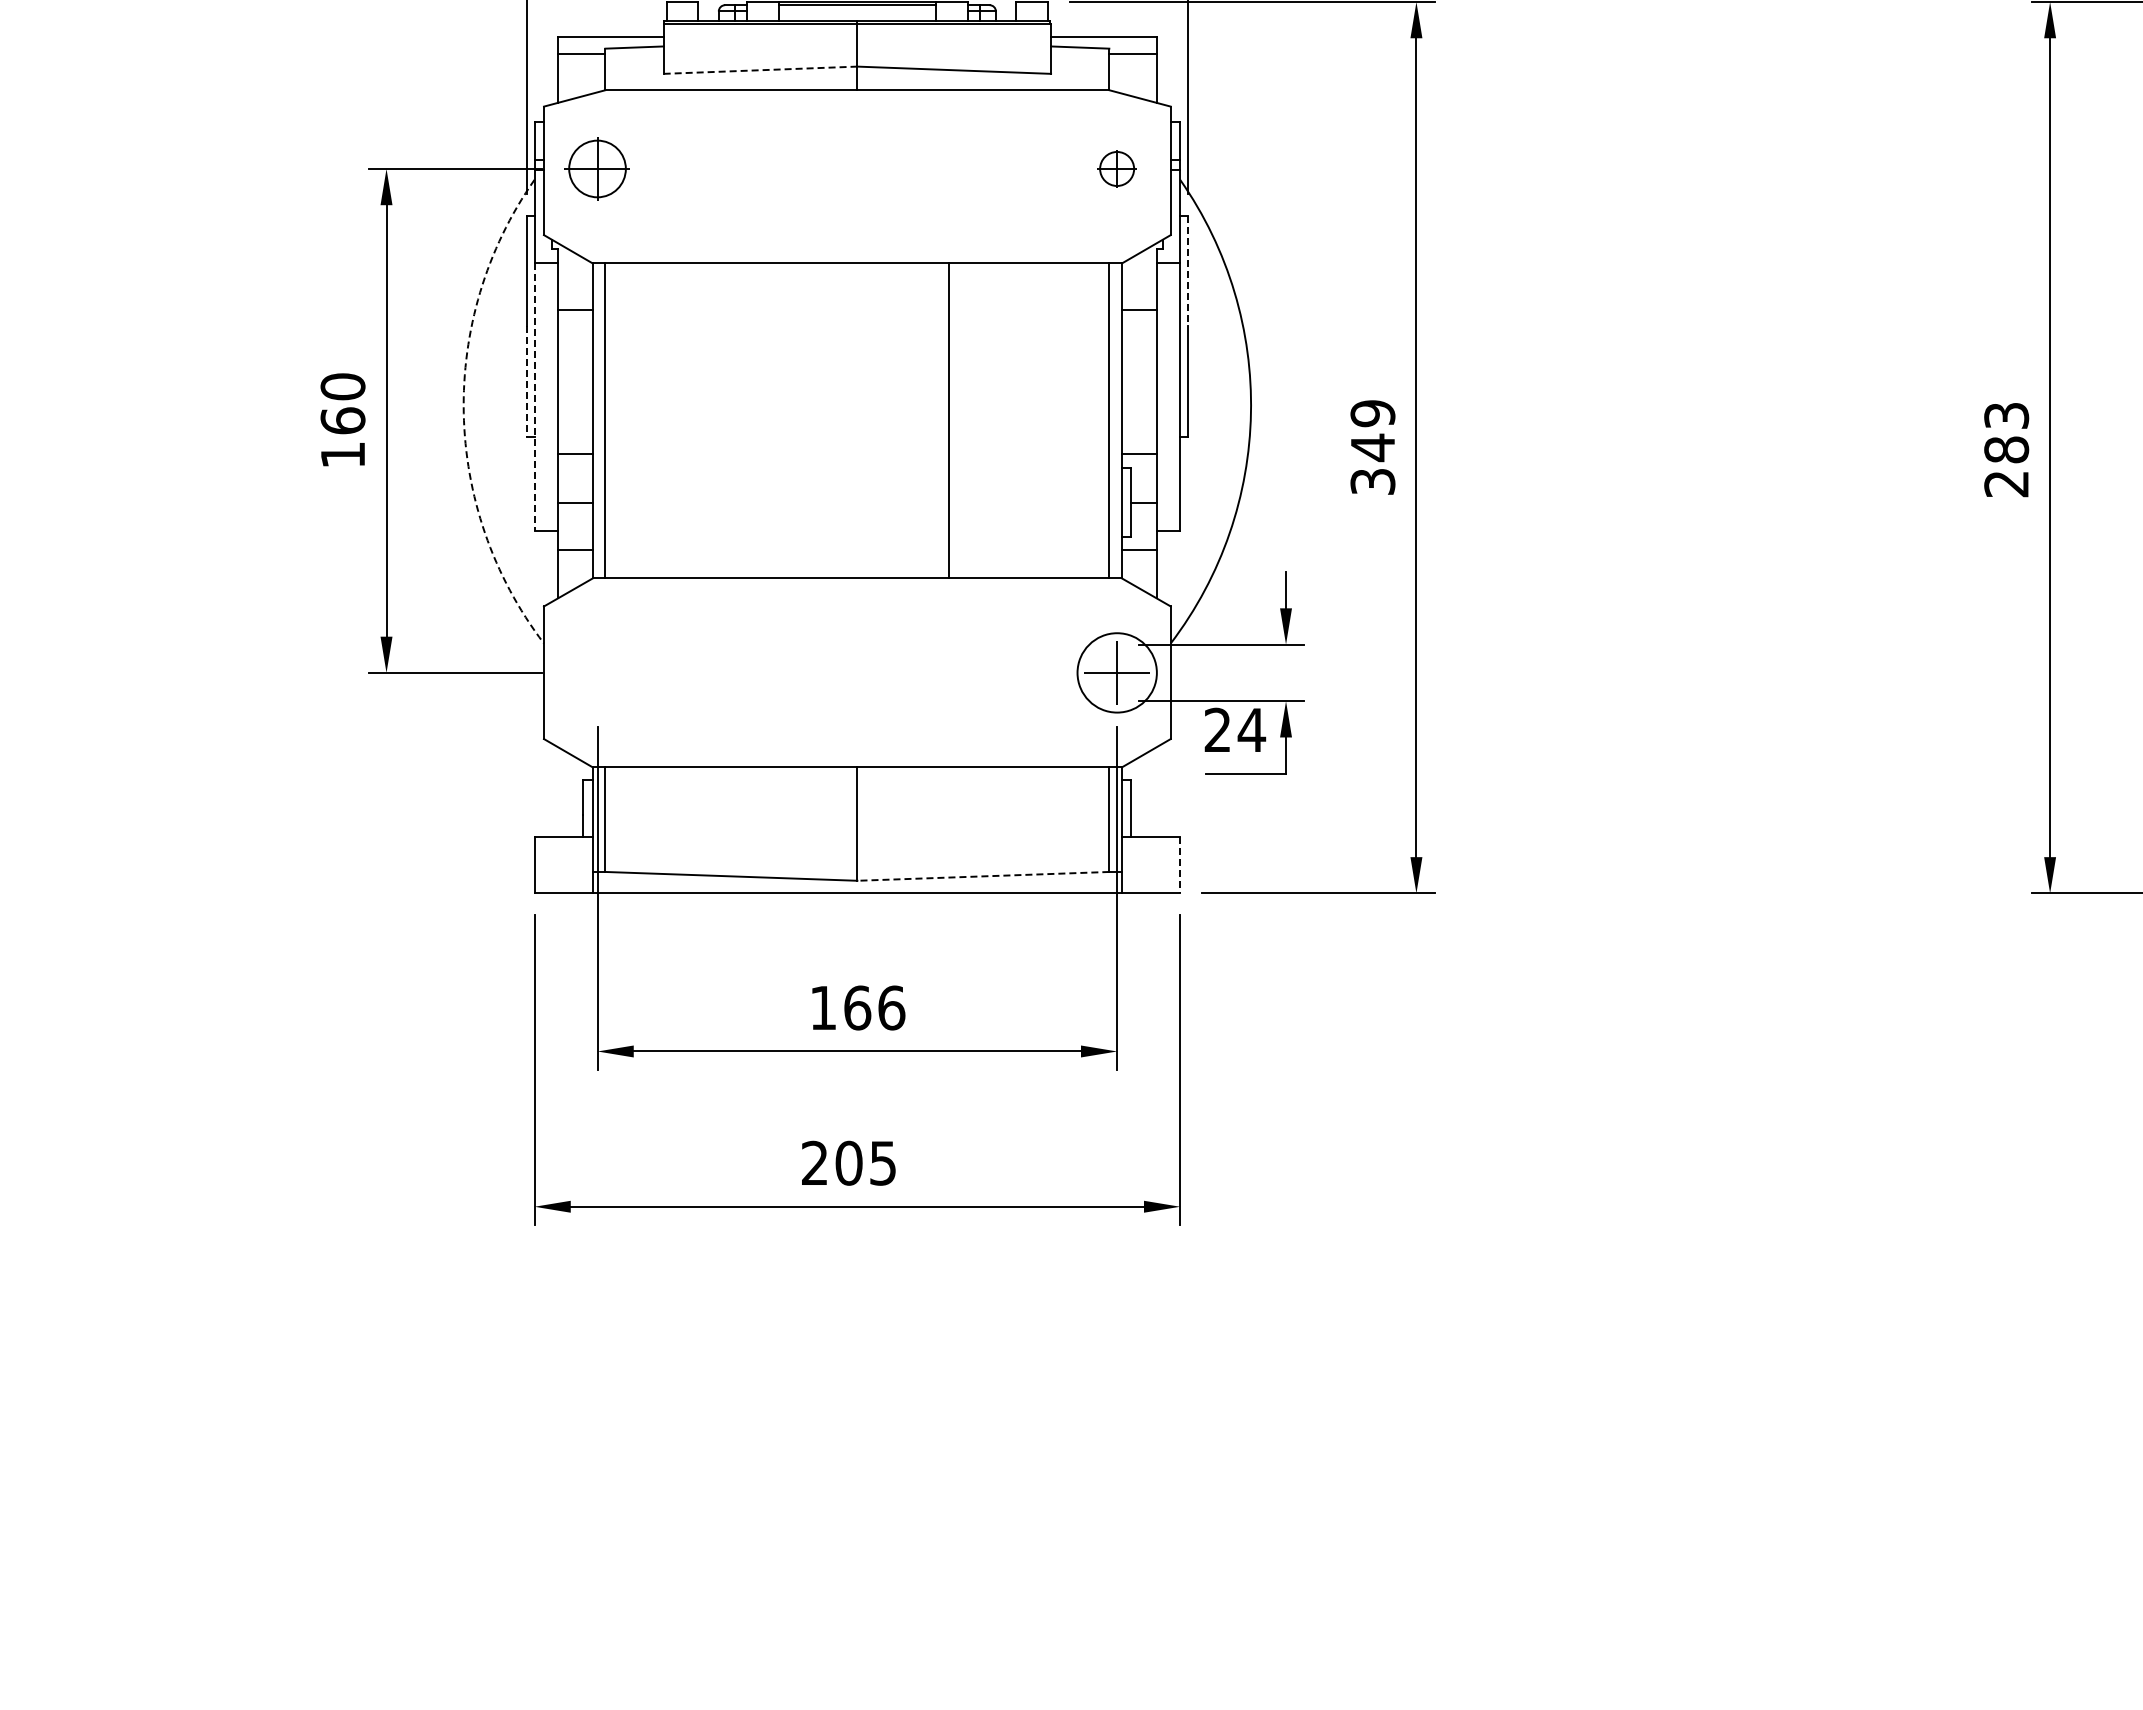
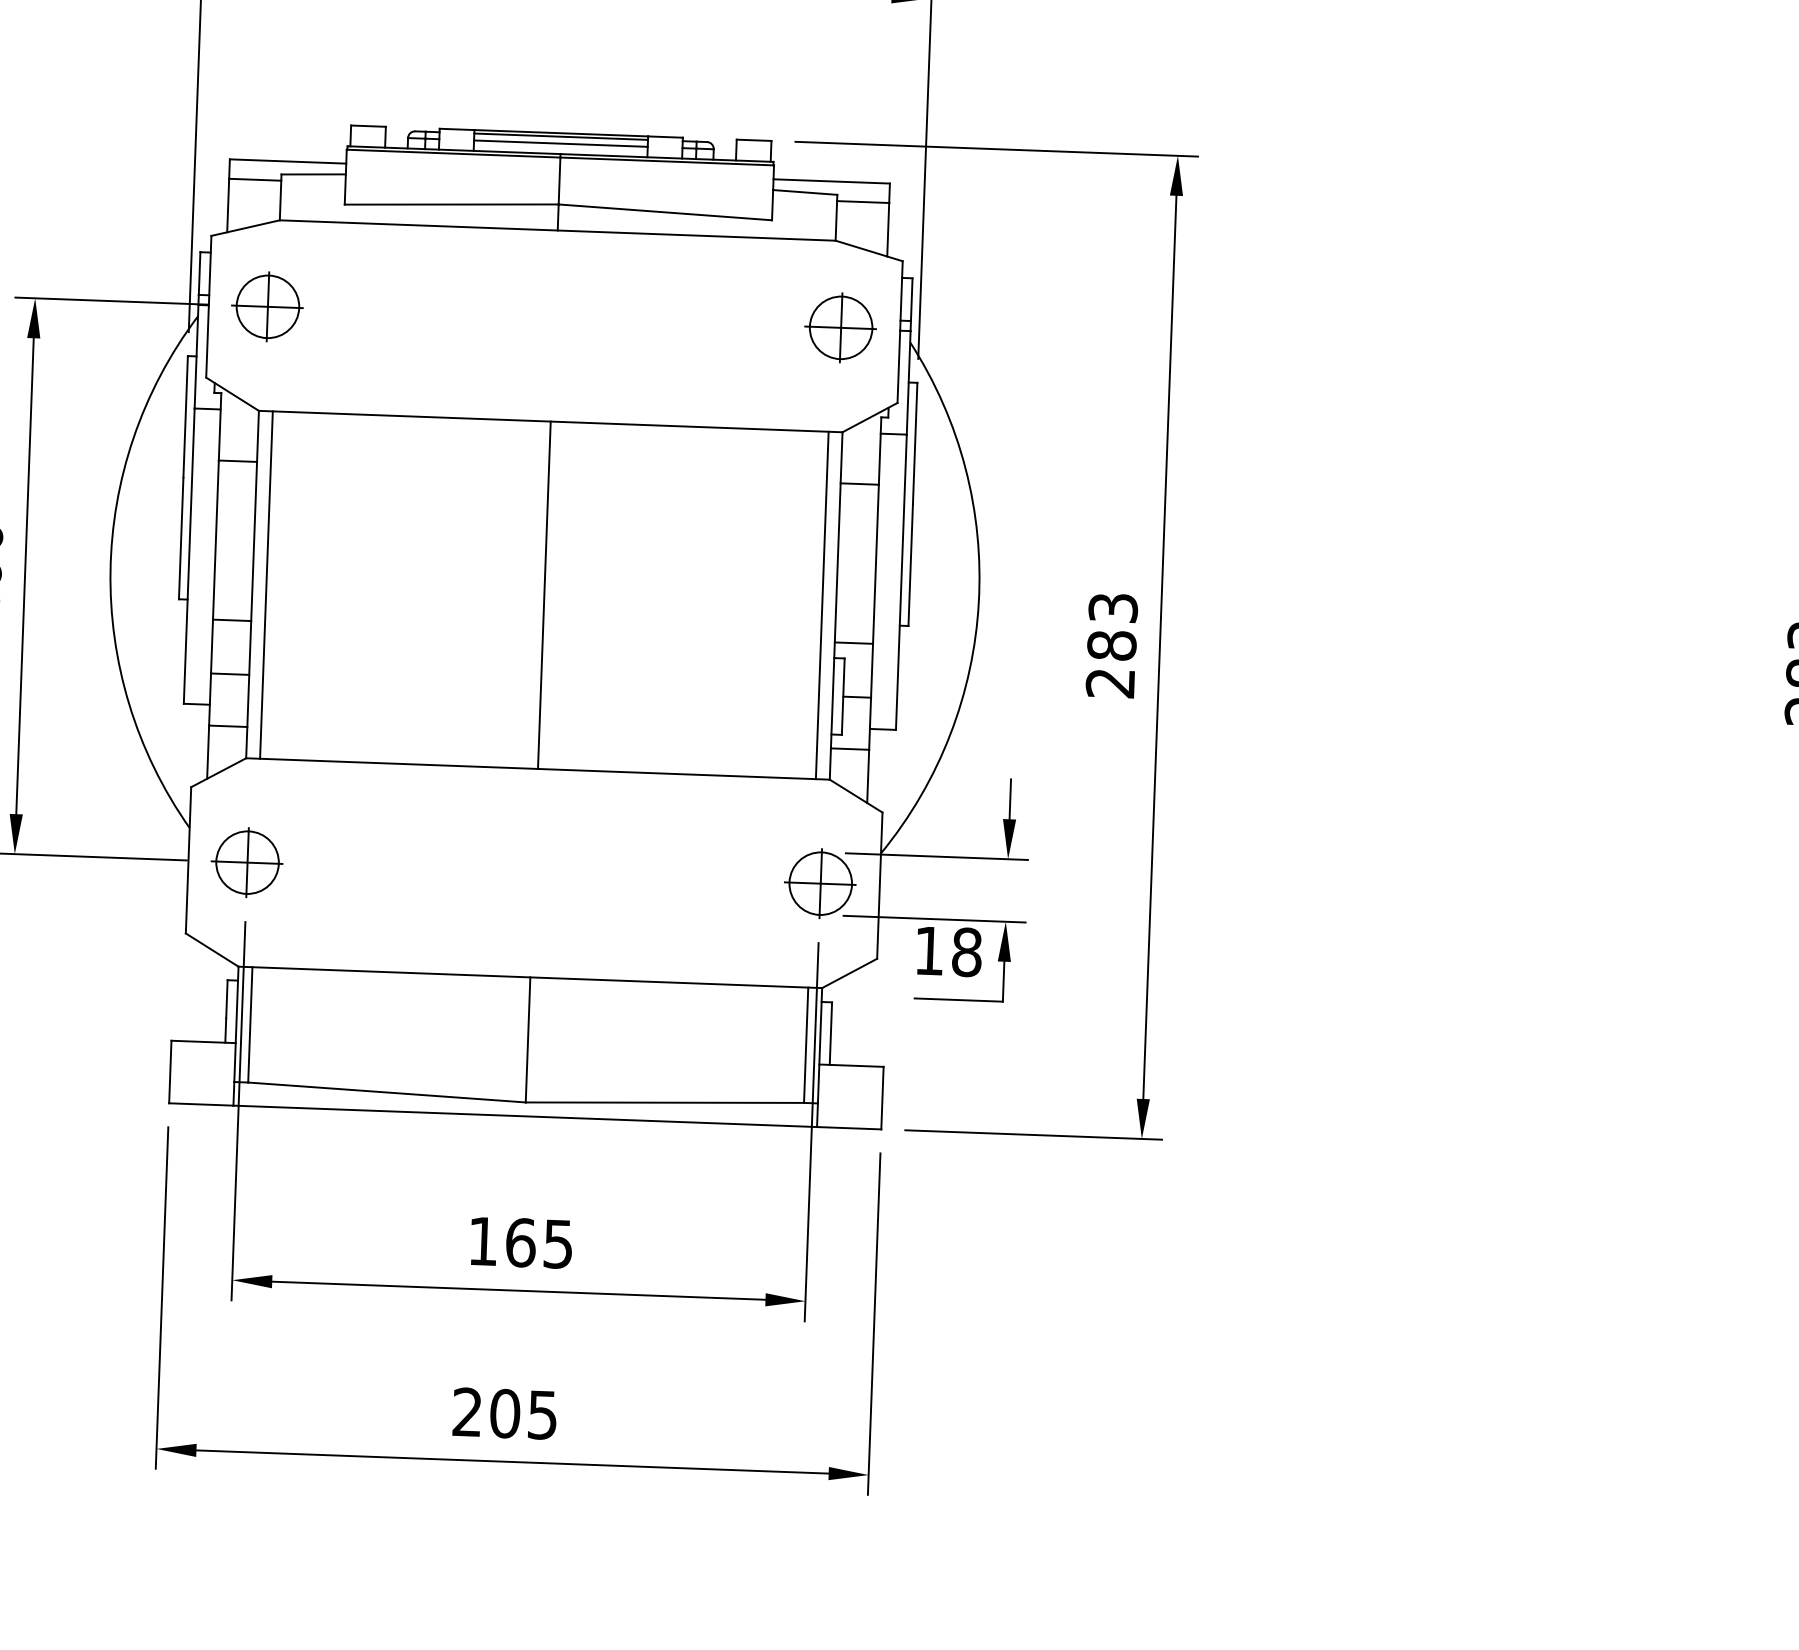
line: (857, 11) -> (561, 143), added
line: (760, 70) -> (451, 204), dashed -> solid
part: (1116, 168) -> (840, 327), size x1.67
line: (1188, 271) -> (915, 443), dashed -> solid
line: (526, 382) -> (180, 539), dashed -> solid
line: (534, 397) -> (189, 556), dashed -> solid
arc: (463, 413) -> (110, 571), dashed -> solid
line: (949, 420) -> (544, 594), moved
text: (1372, 447) -> (1111, 645), 349 -> 283
part: (596, 672) -> (246, 862), added
circle: (1116, 672) -> (819, 883), size x0.71
text: (1235, 729) -> (948, 950), 24 -> 18
line: (1180, 865) -> (882, 1098), dashed -> solid
line: (982, 876) -> (663, 1102), dashed -> solid
text: (891, 1007) -> (558, 1243), 166 -> 165

